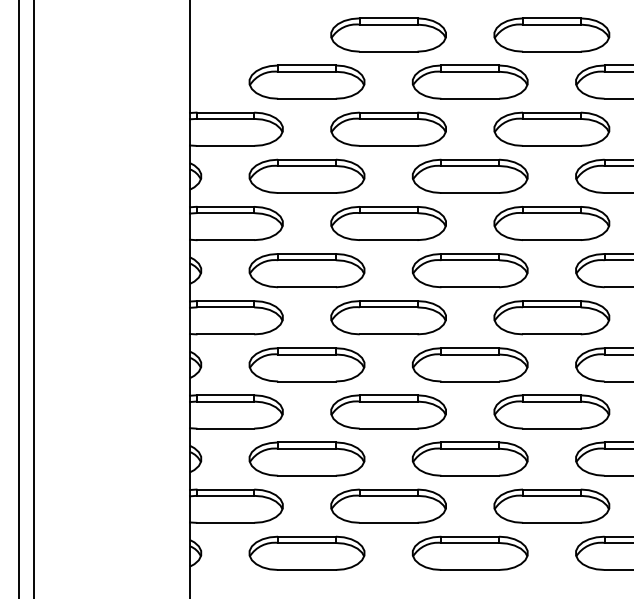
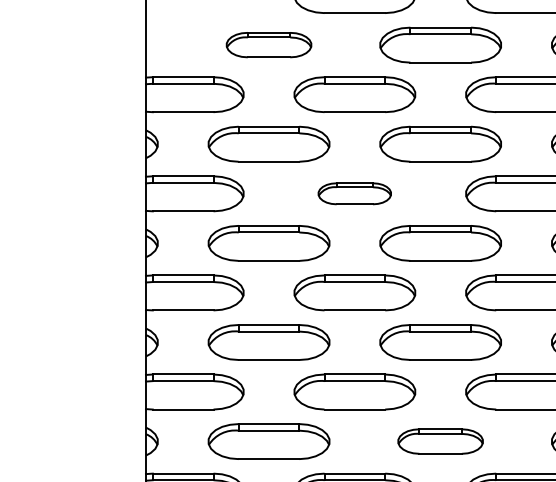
part: (306, 81) -> (268, 44), size x0.7
part: (388, 223) -> (354, 193), size x0.6
part: (469, 458) -> (439, 440), size x0.7

